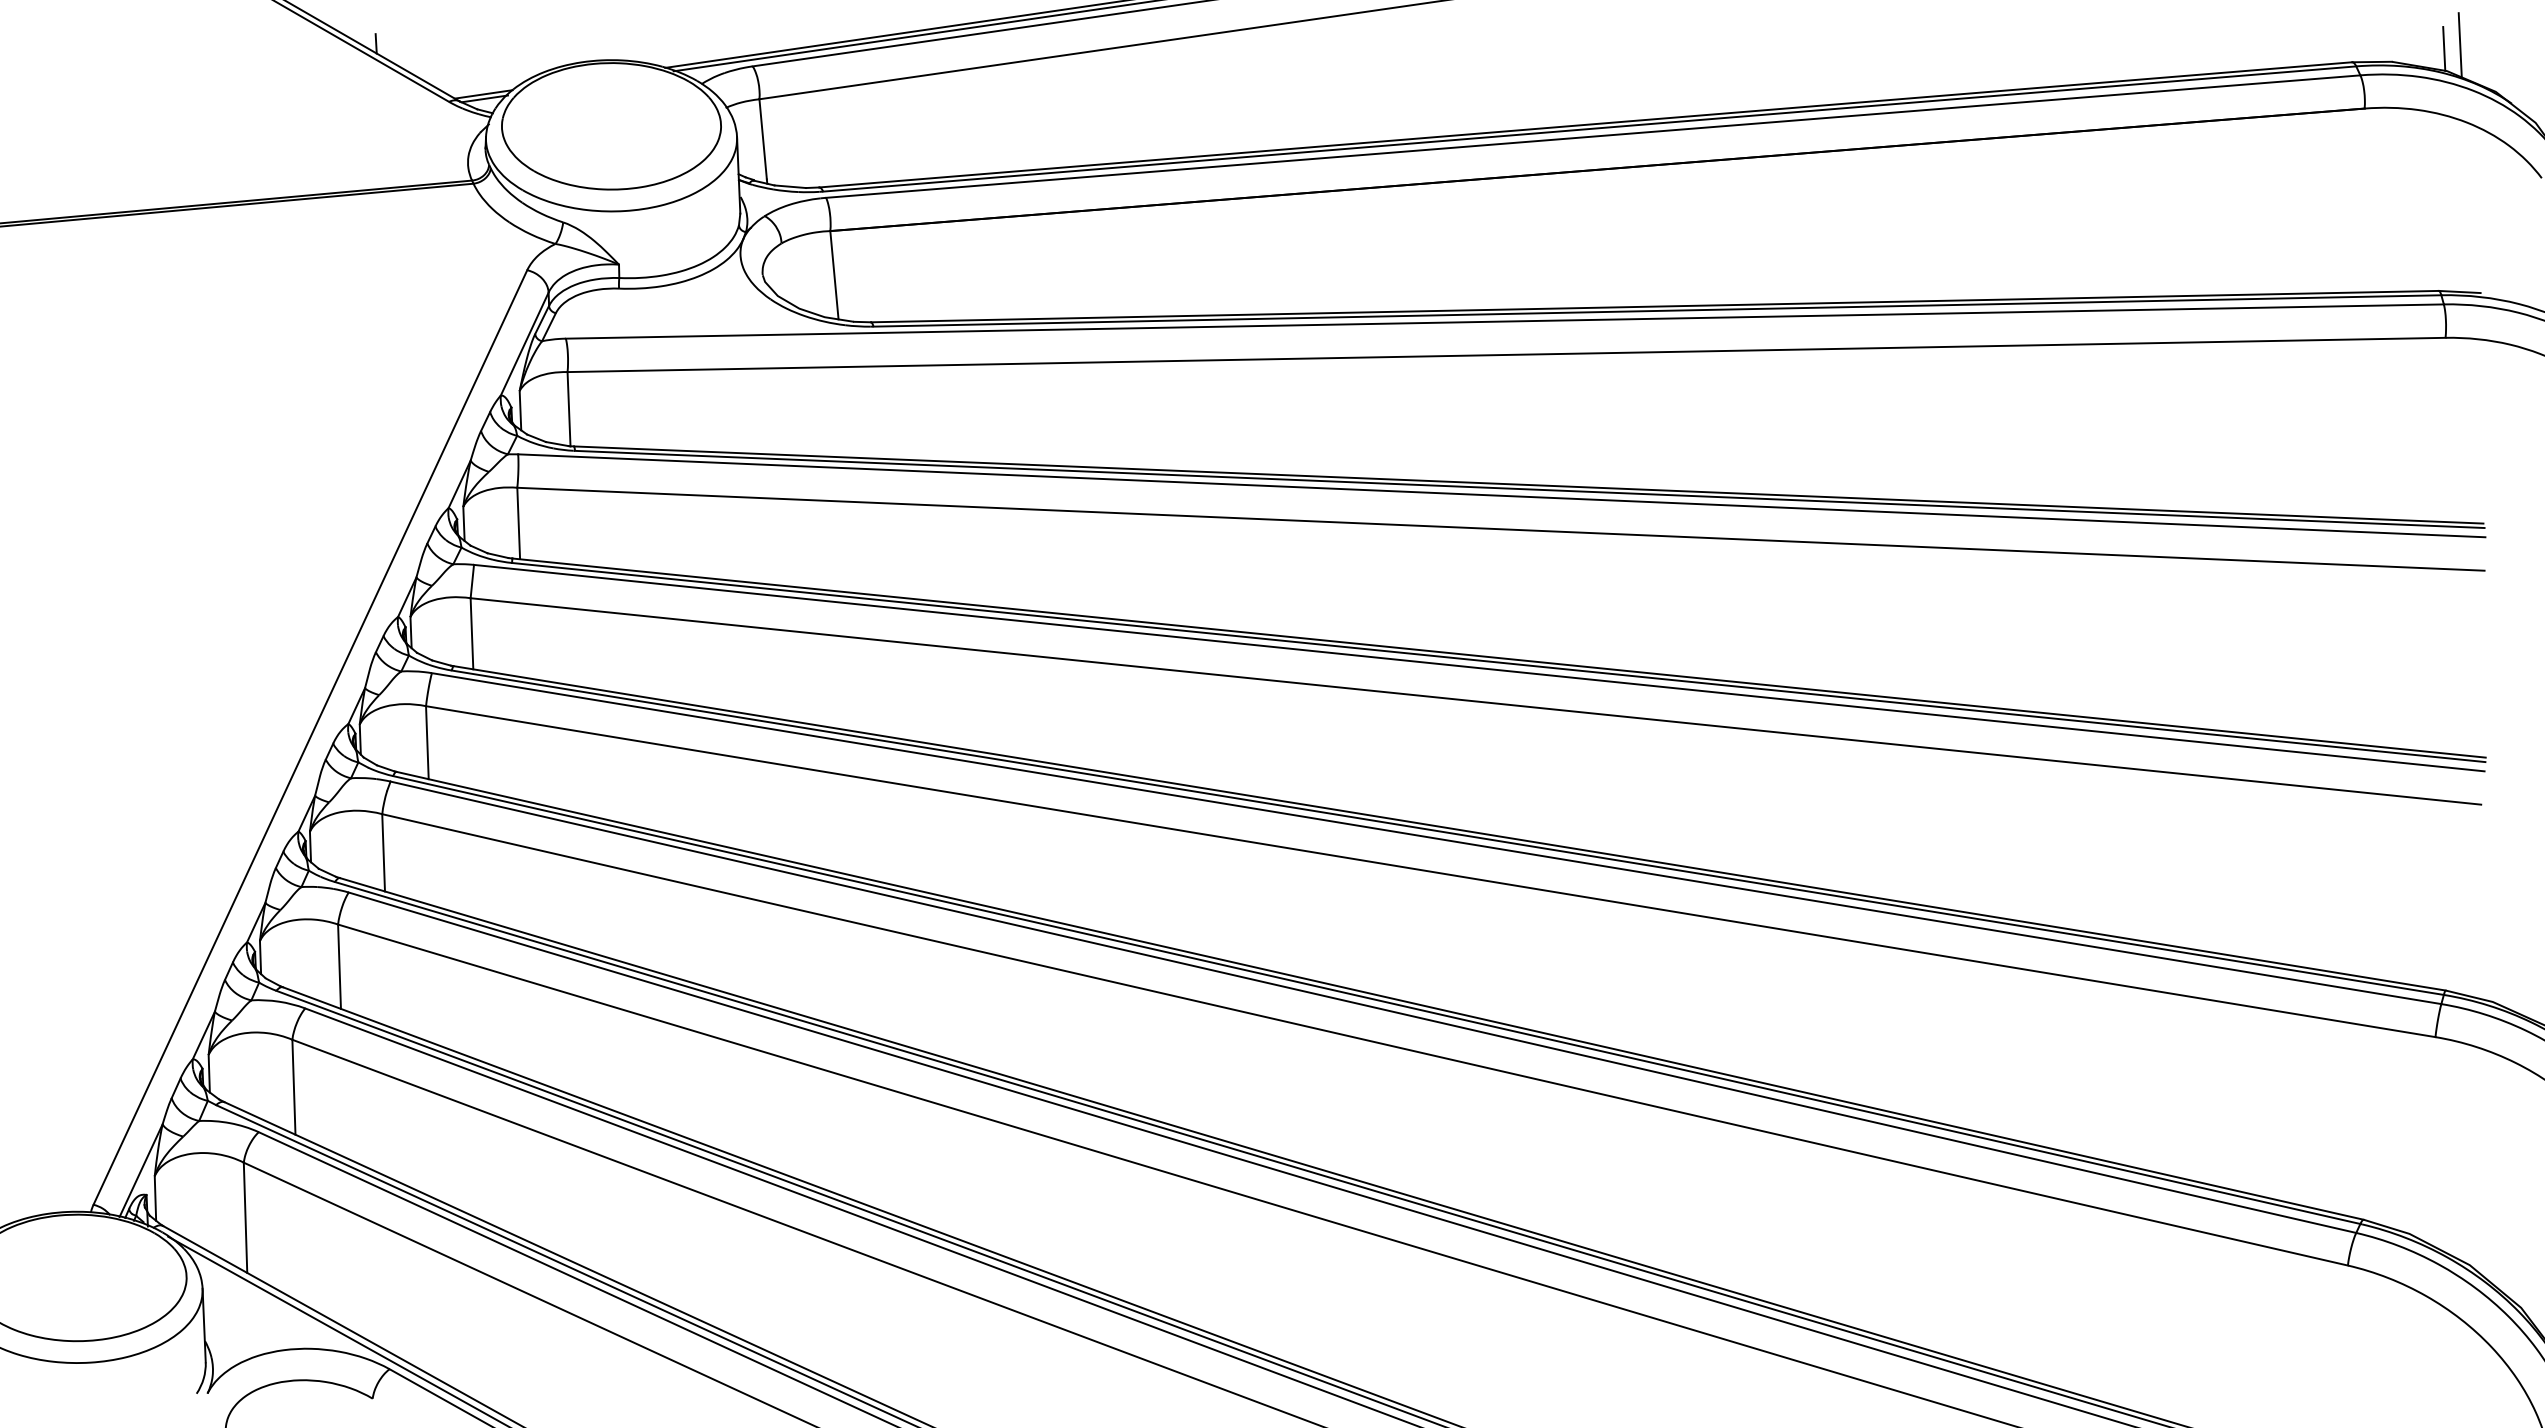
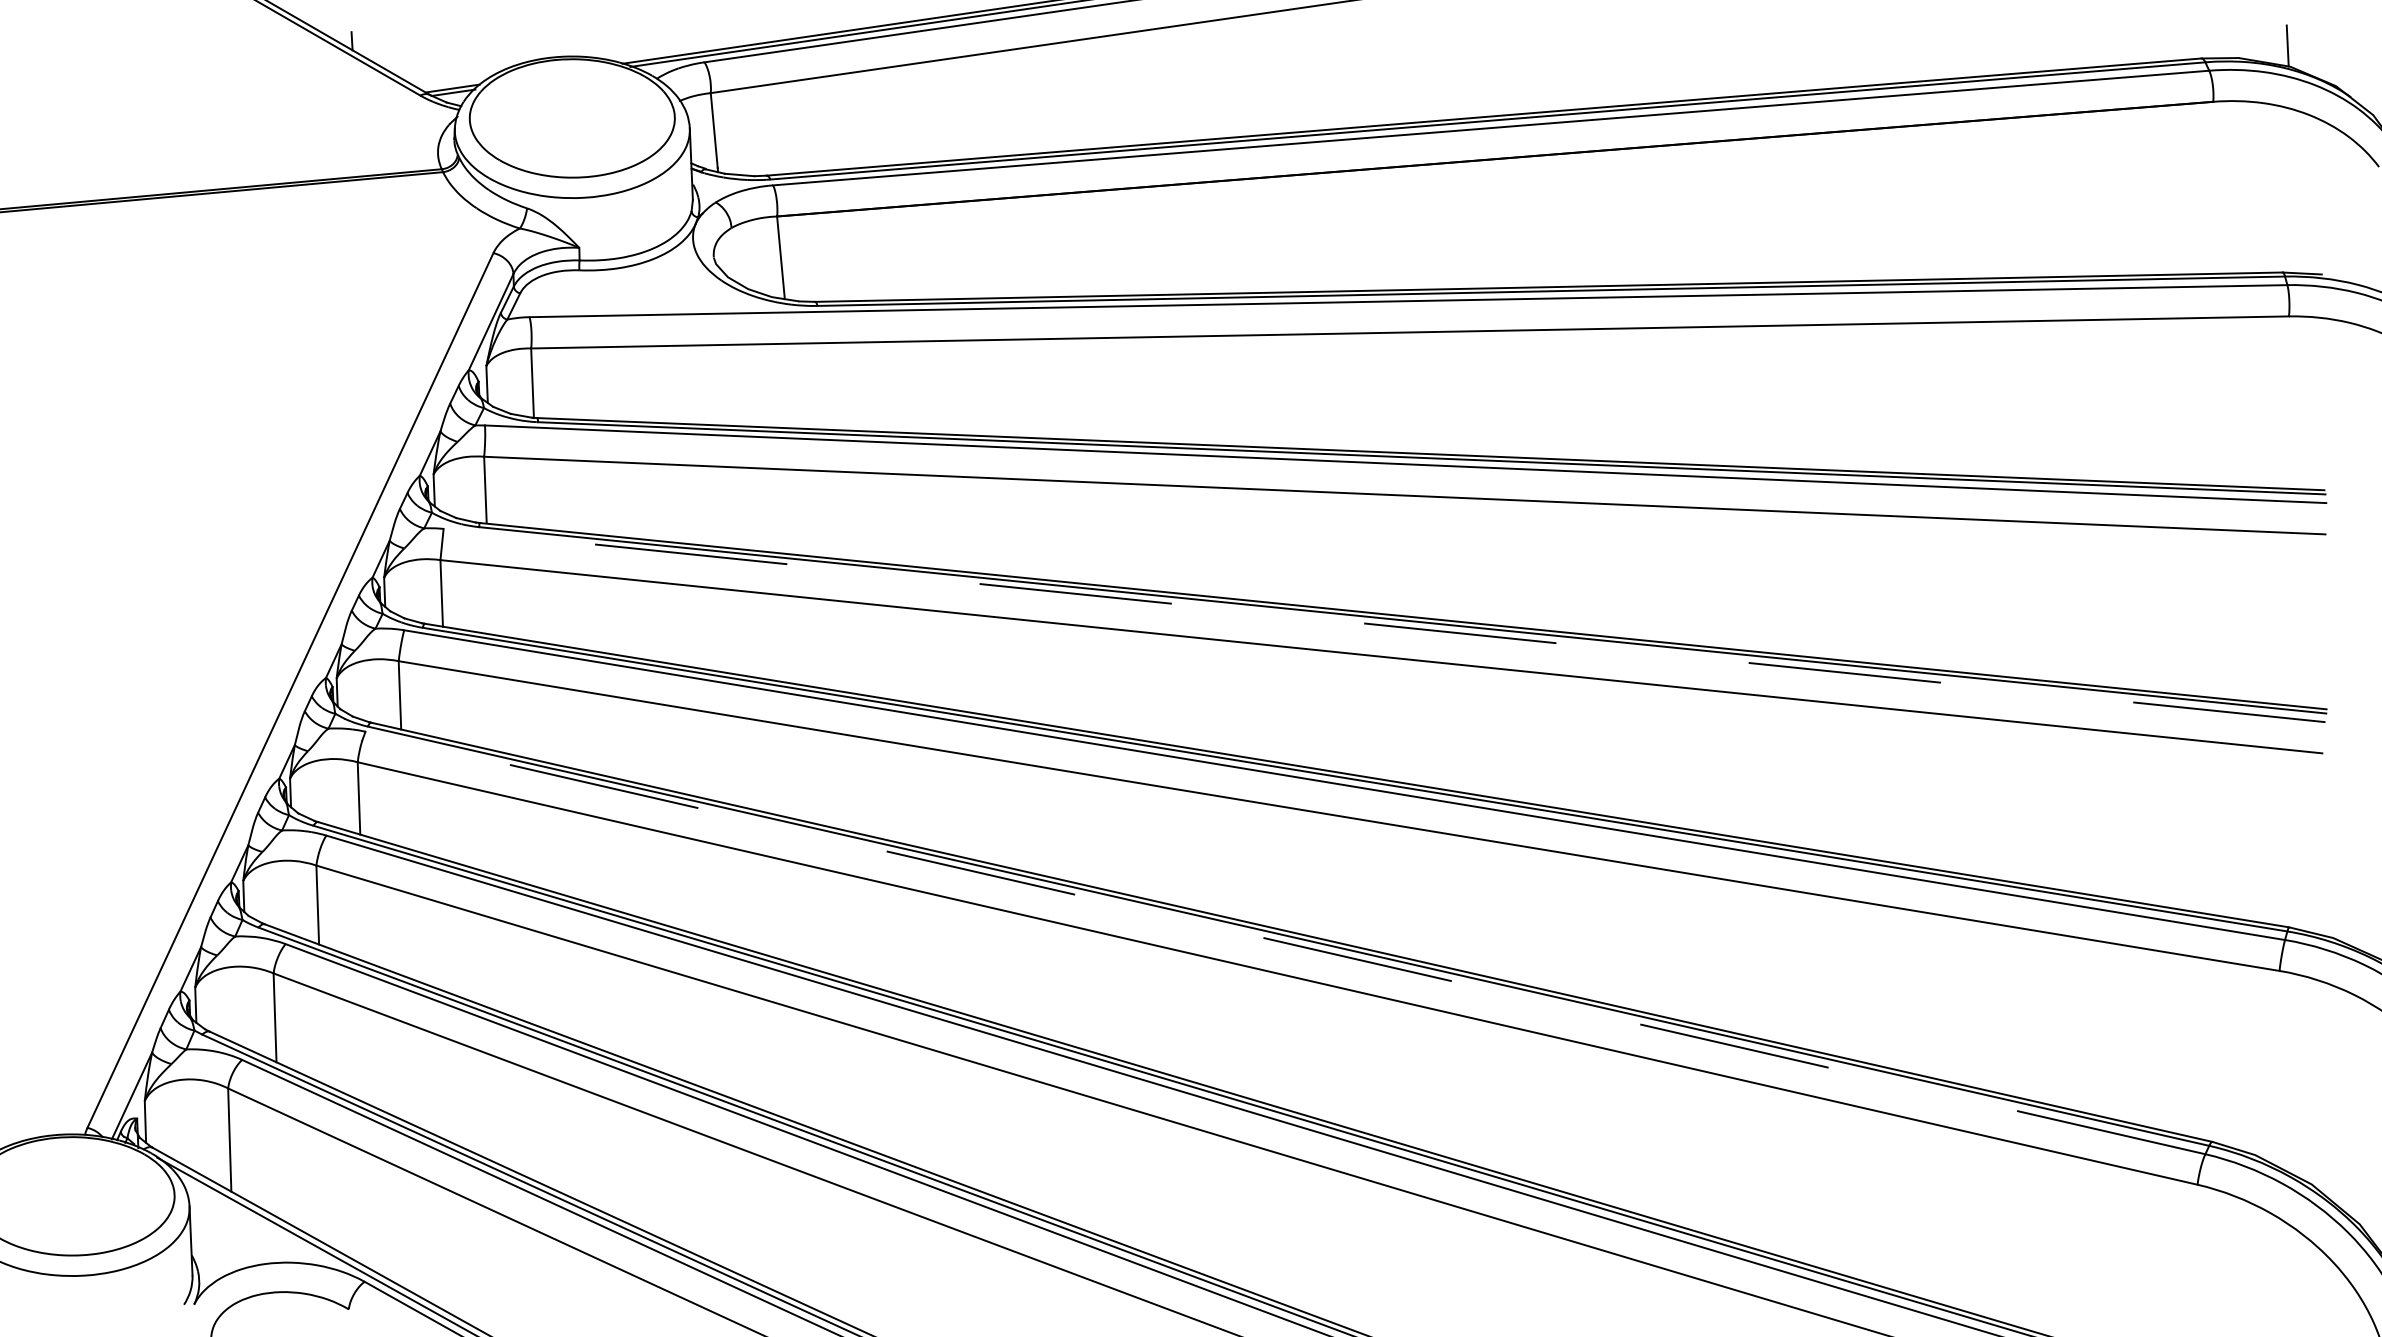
line: (2459, 45) -> (2302, 42), removed
line: (1479, 668) -> (1384, 625), solid -> dashed
line: (1372, 1007) -> (1284, 943), solid -> dashed

